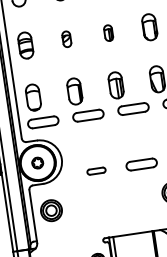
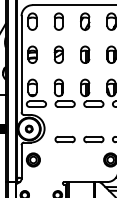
part: (108, 32) -> (85, 54), size x1.67
part: (66, 39) -> (58, 54), size x1.67
part: (95, 171) -> (64, 139), size x1.67

